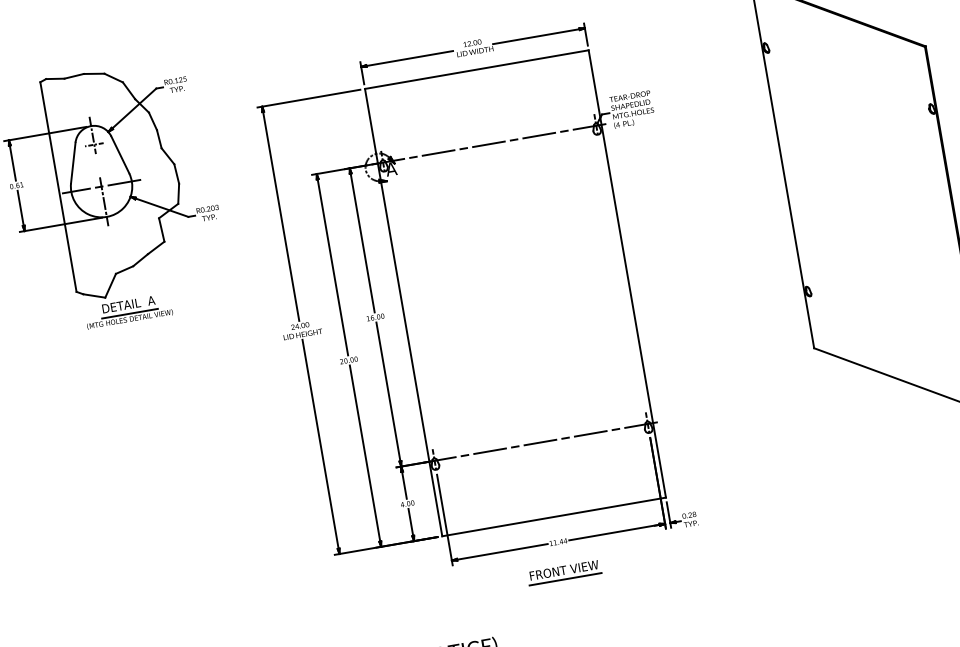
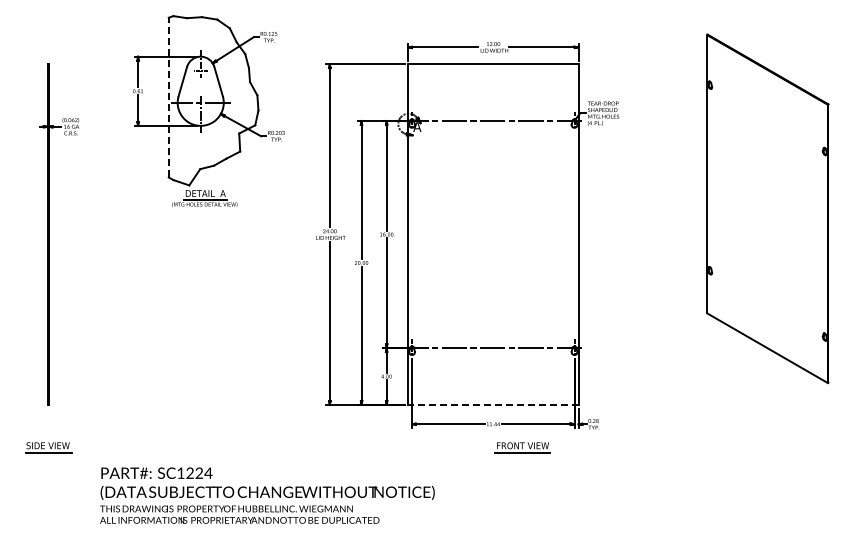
line: (58, 186) -> (168, 97), solid -> dashed
line: (552, 516) -> (492, 404), solid -> dashed
part: (564, 572) -> (522, 447), moved

